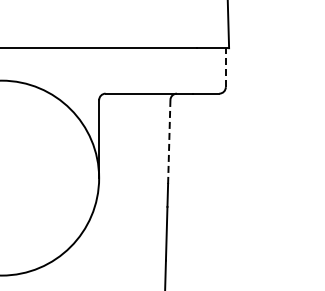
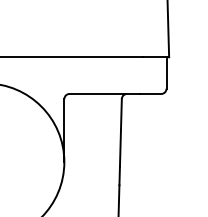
line: (225, 67) -> (166, 72), dashed -> solid
line: (169, 141) -> (121, 132), dashed -> solid

